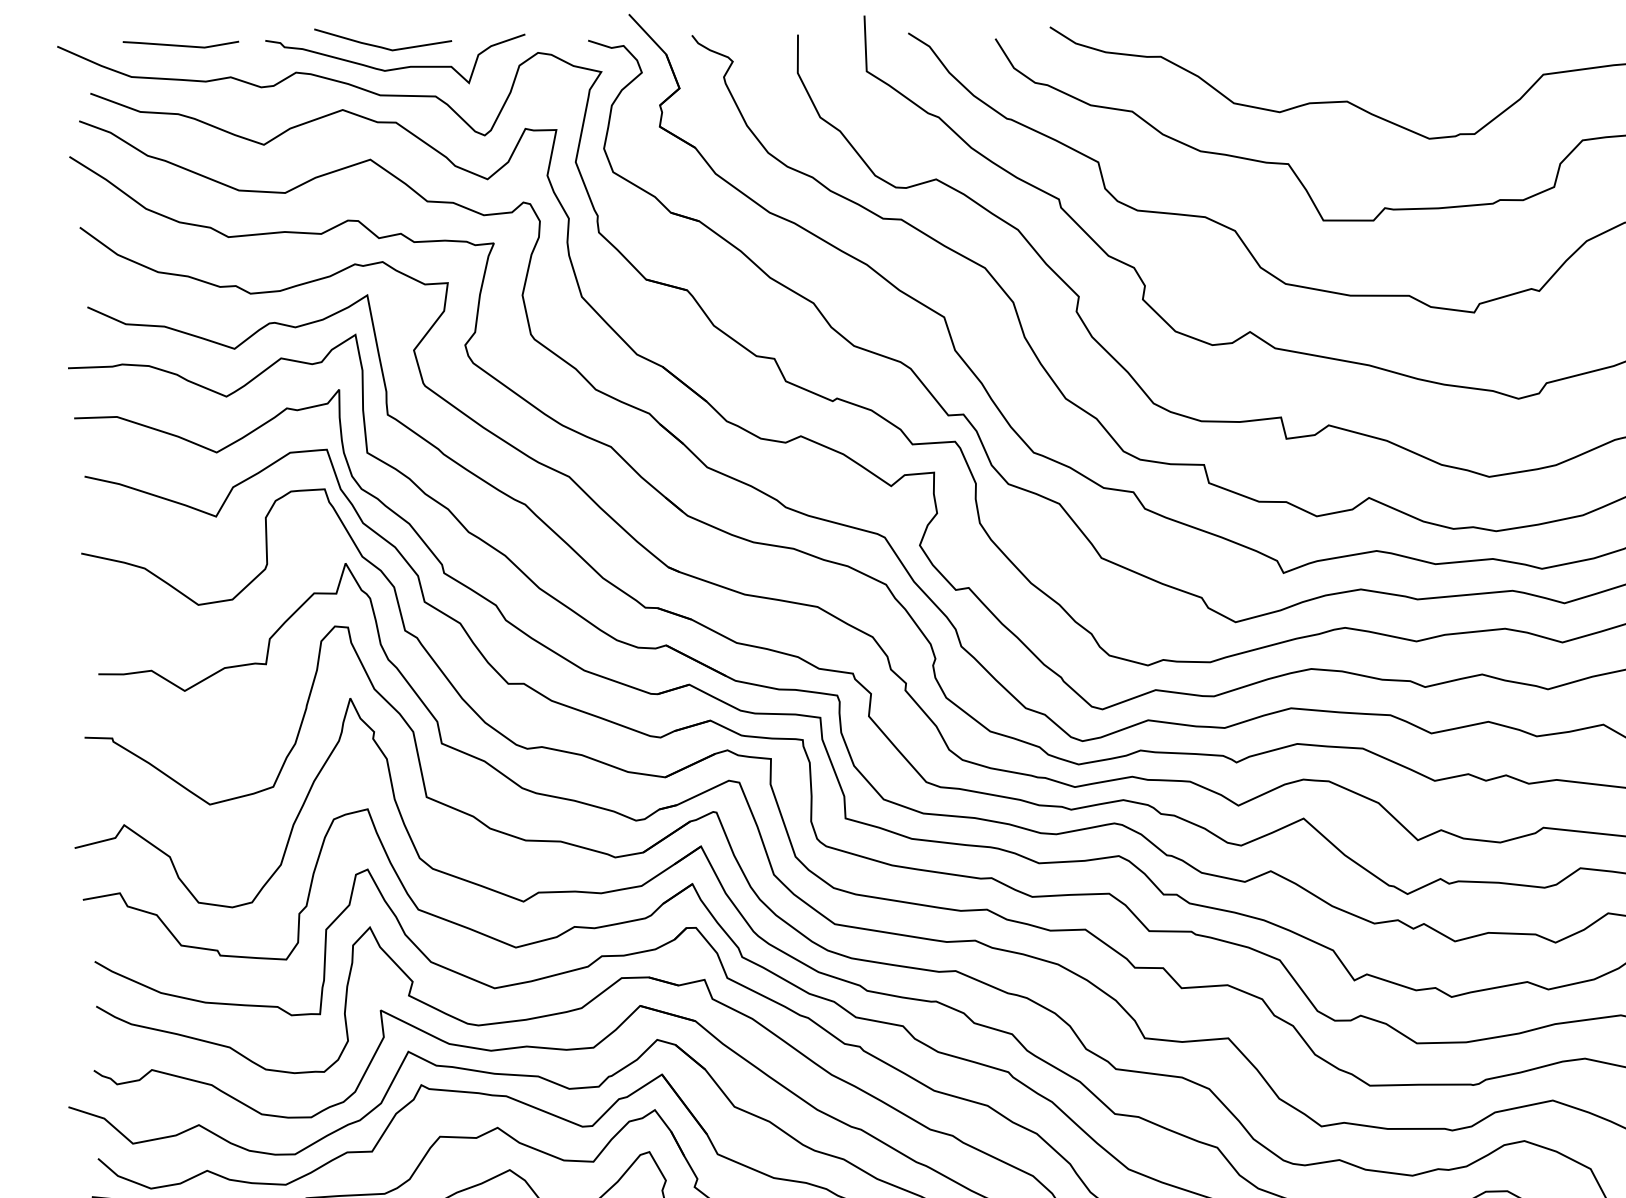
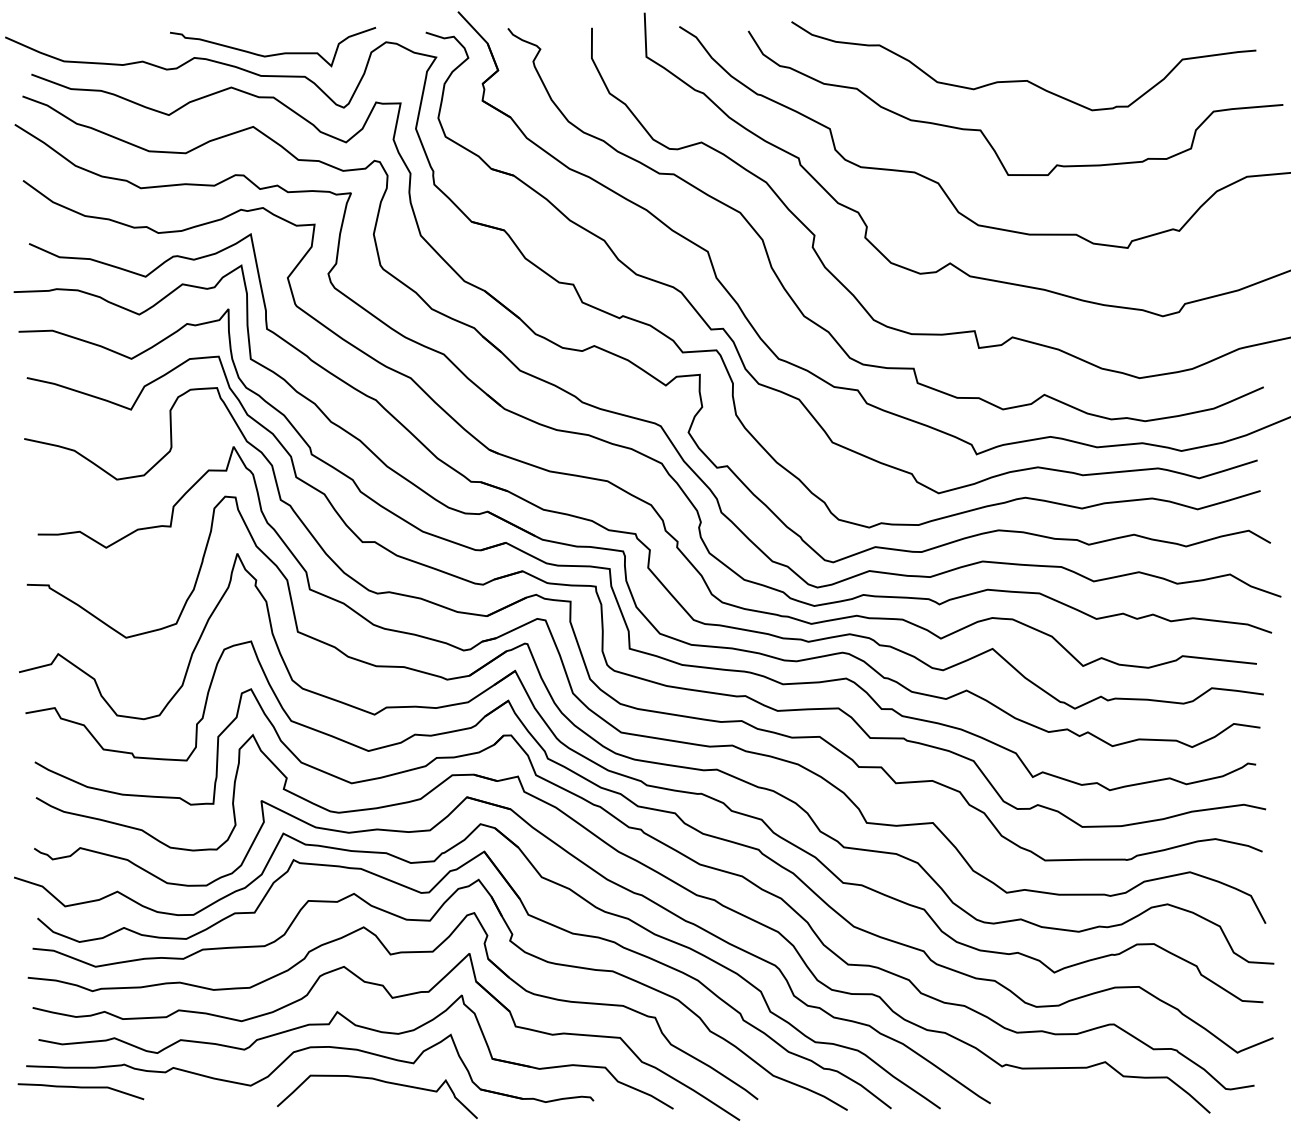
line: (181, 44) -> (103, 35), removed
line: (380, 45) -> (261, 36), removed

